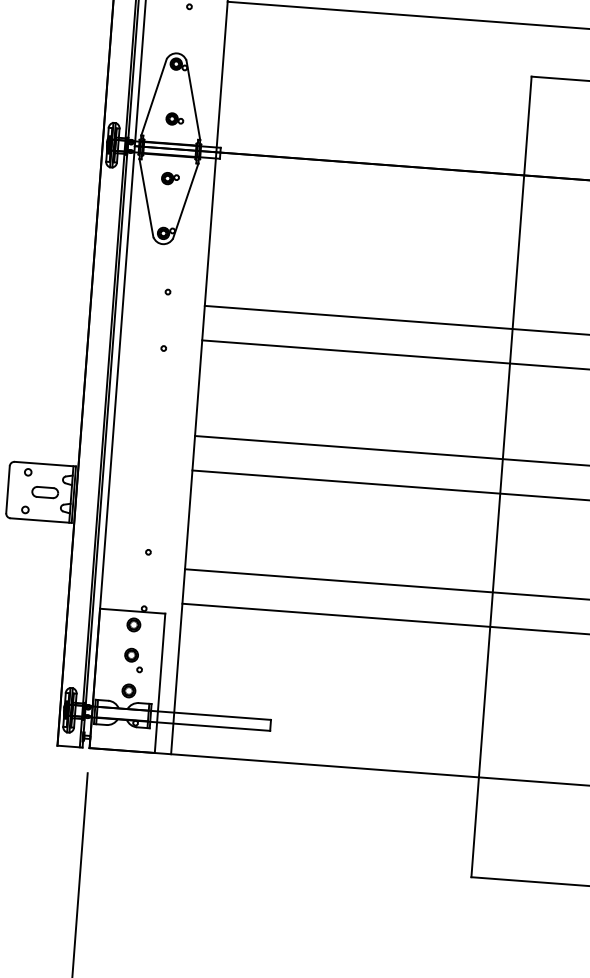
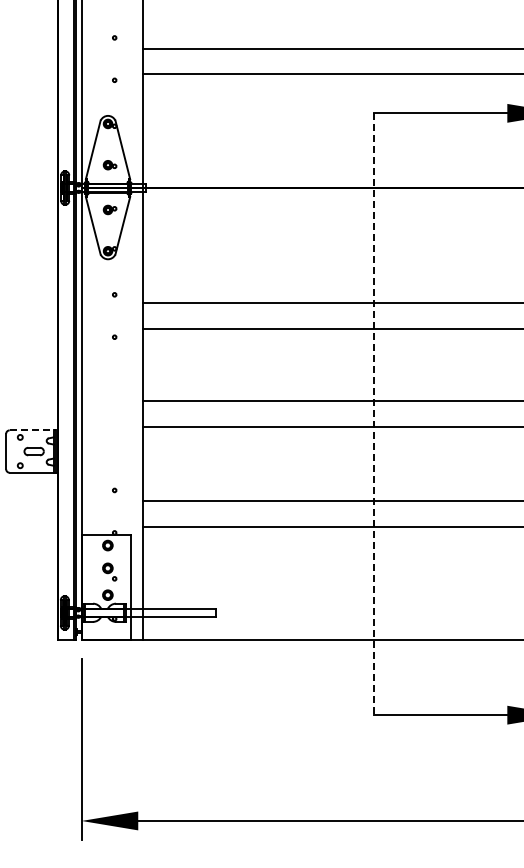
line: (45, 464) -> (32, 430), solid -> dashed
line: (501, 477) -> (374, 414), solid -> dashed

